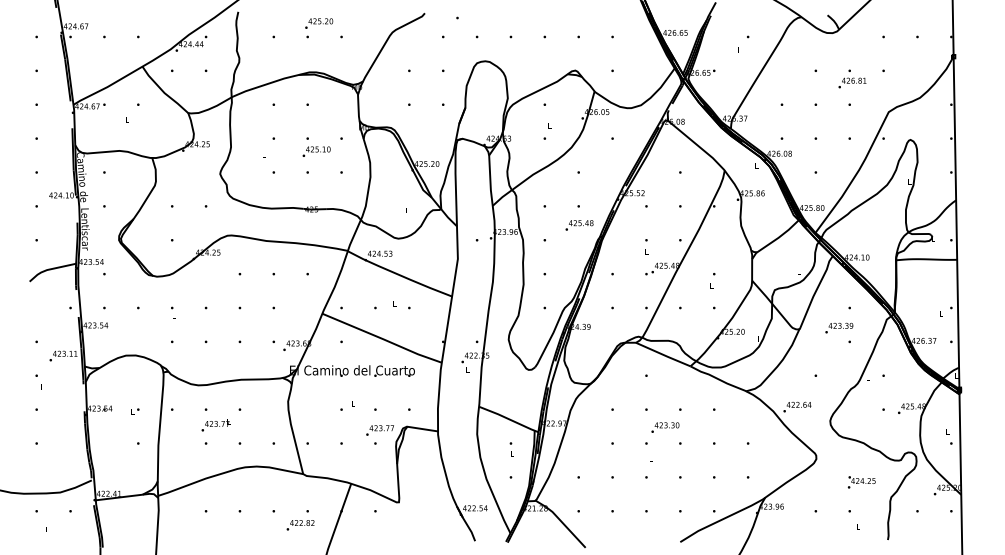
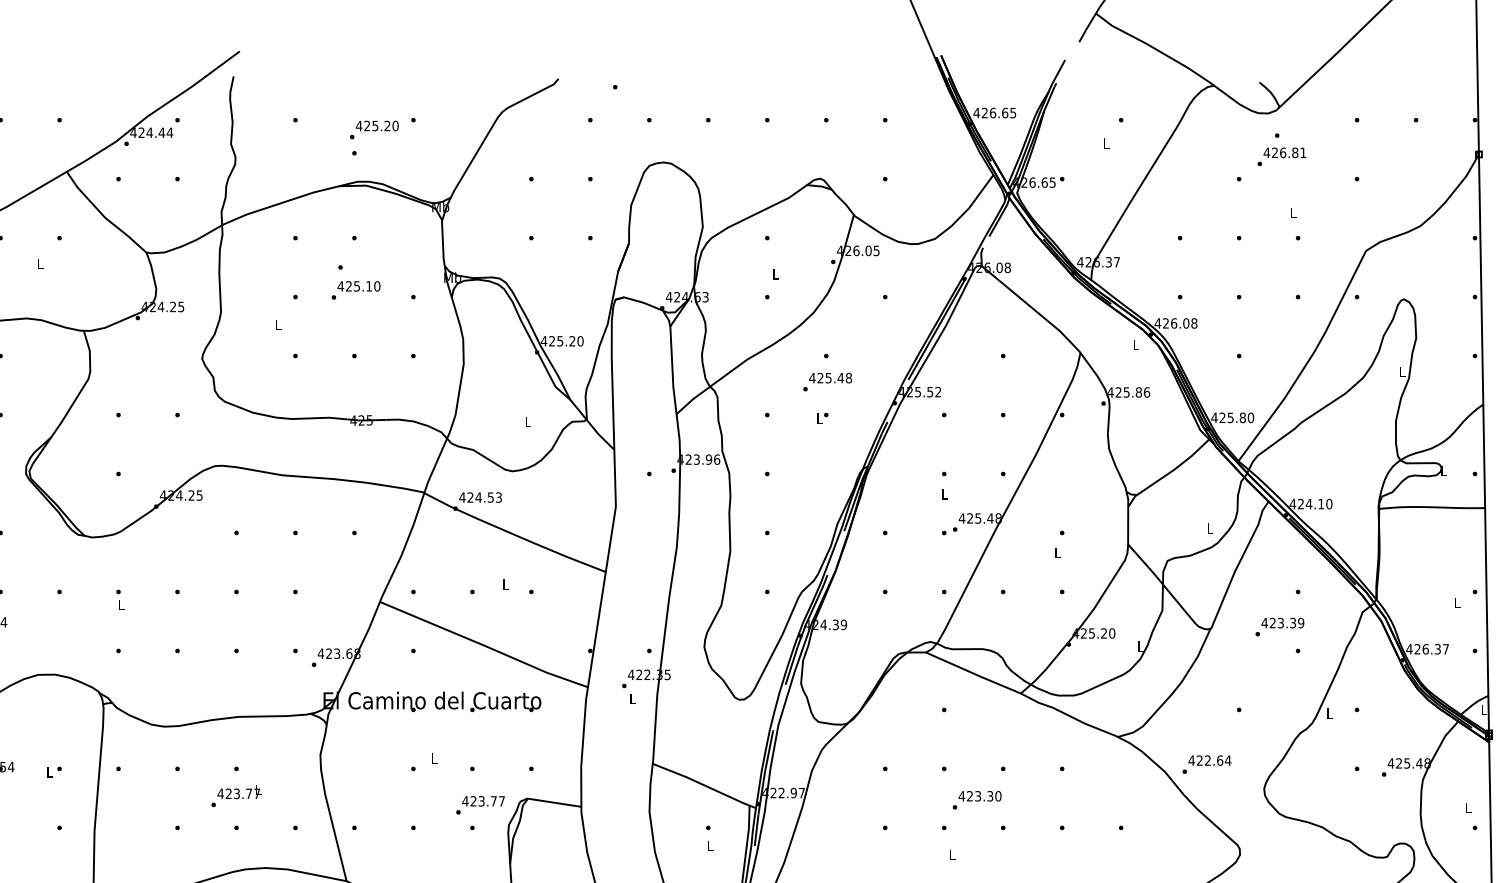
text: (319, 28) -> (374, 138), moved
text: (852, 78) -> (1281, 148), moved
text: (316, 146) -> (355, 281), moved
text: (579, 225) -> (827, 382), moved
text: (215, 425) -> (235, 796), moved

